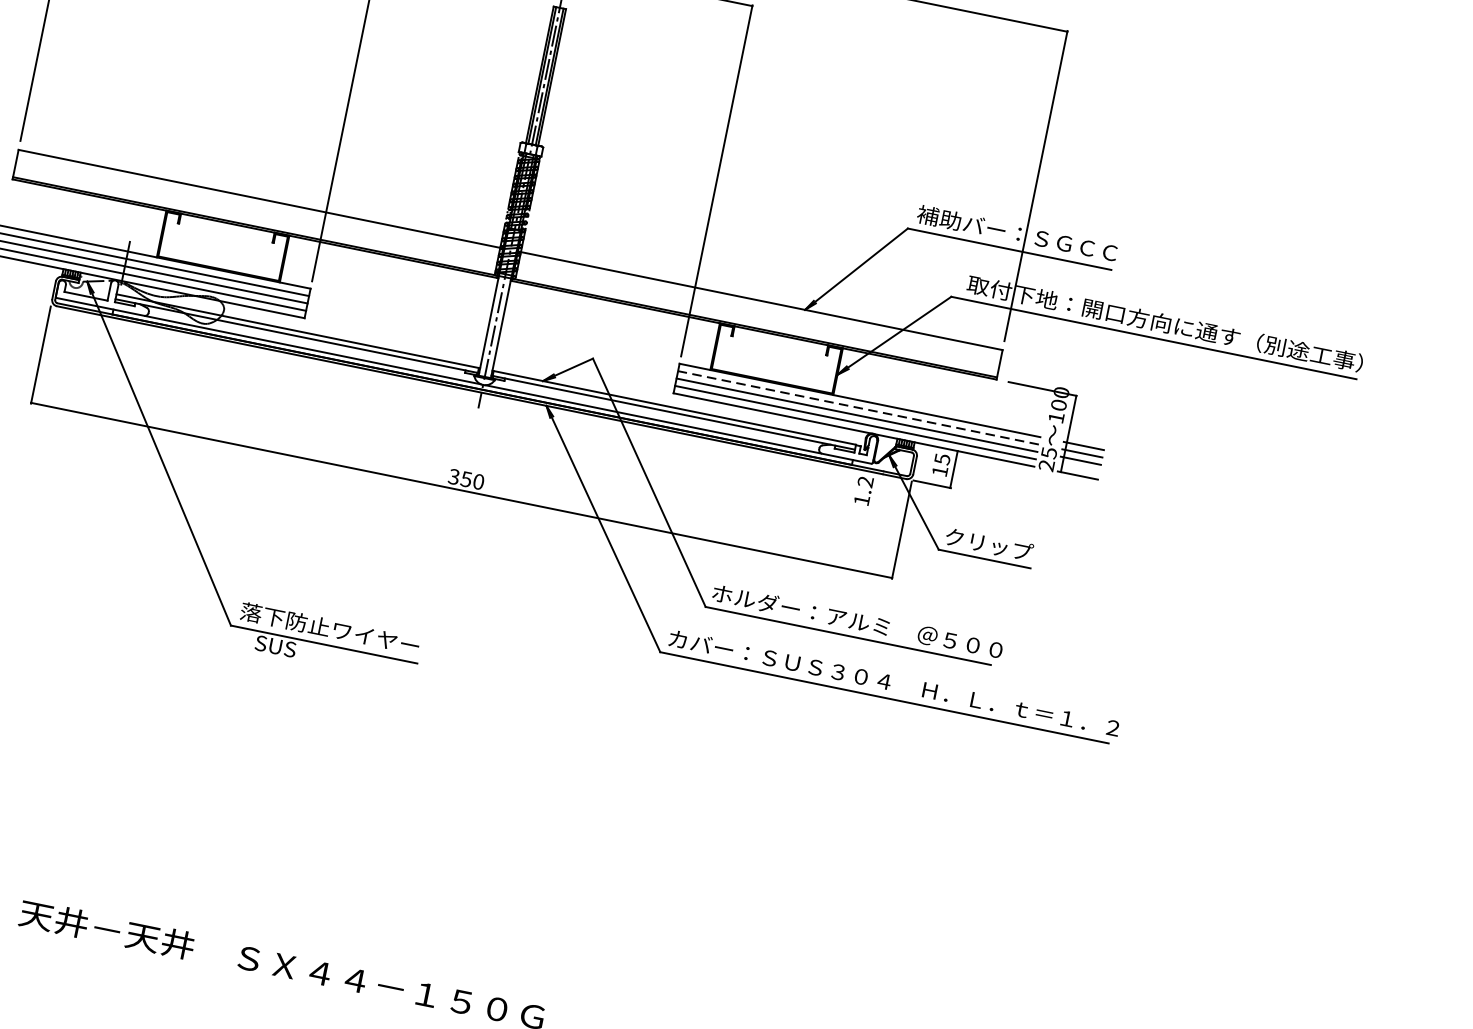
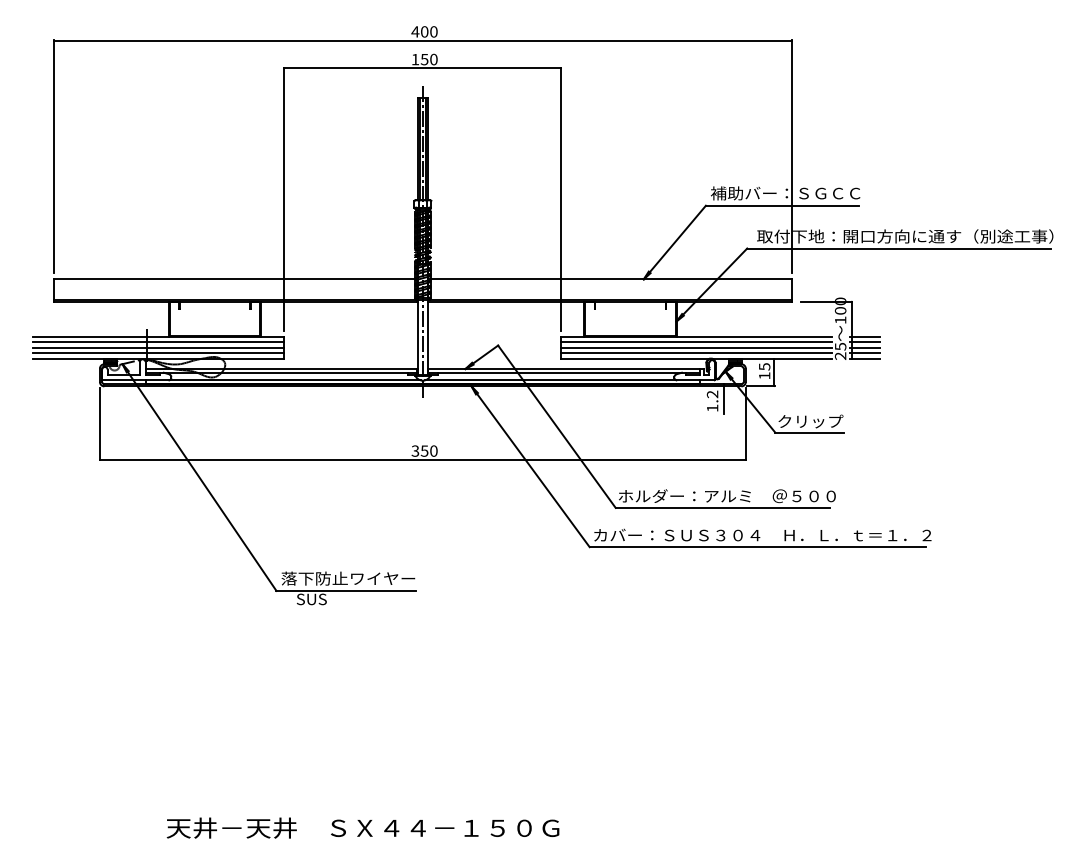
line: (858, 408) -> (696, 342), dashed -> solid
line: (1079, 468) -> (864, 353), added
line: (880, 490) -> (724, 398), added

